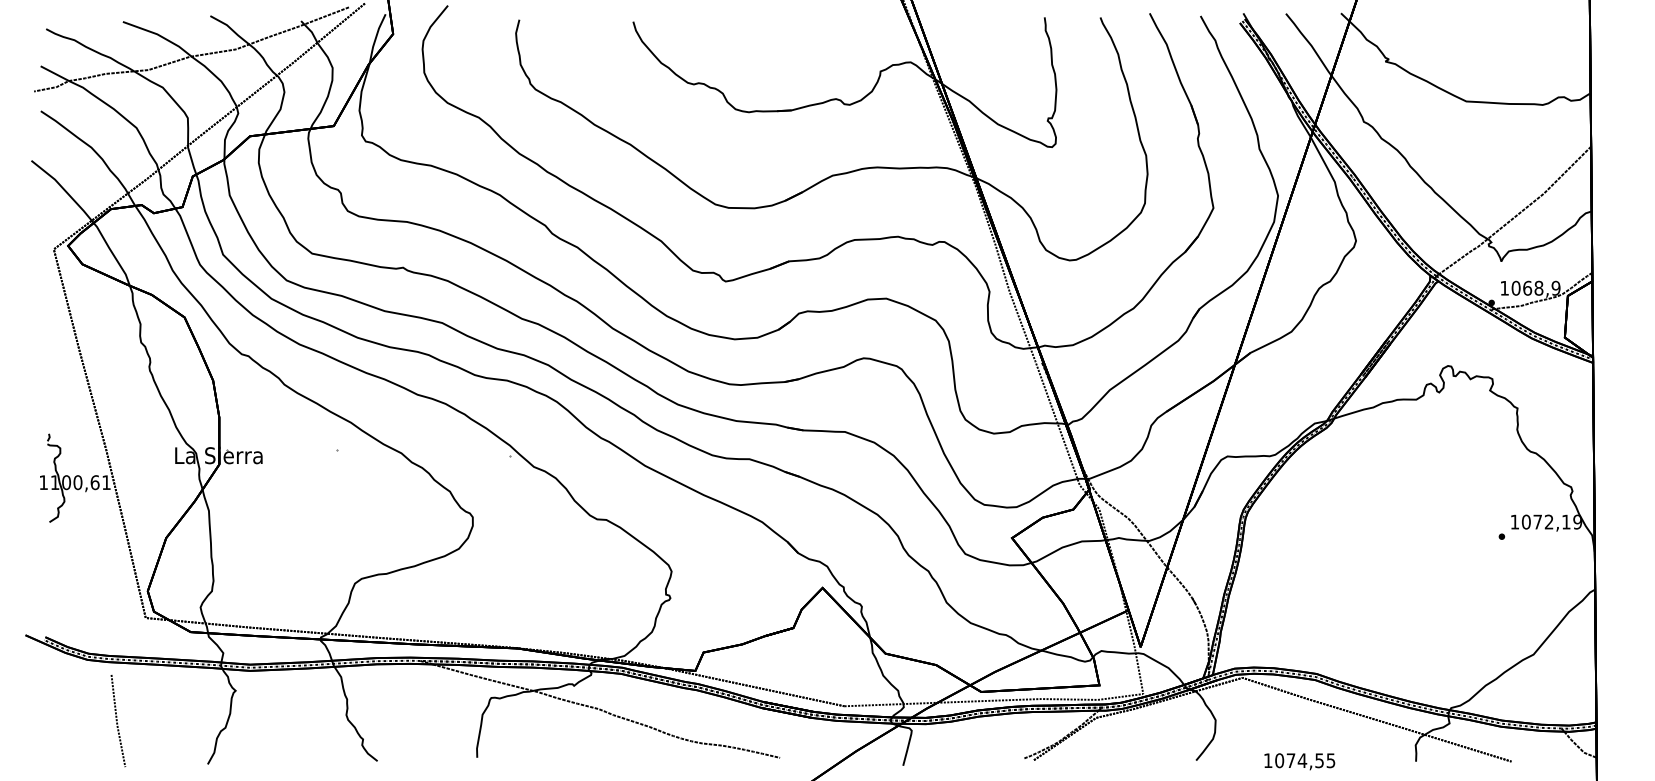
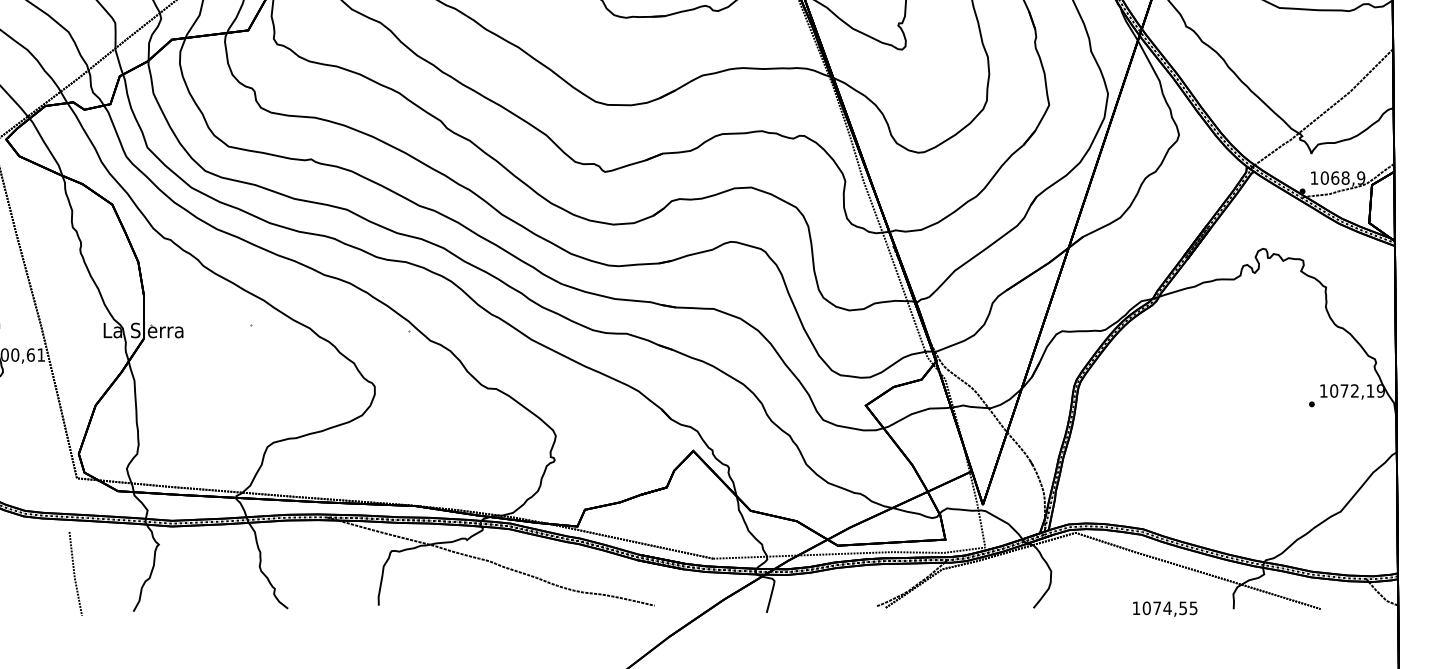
line: (117, 720) -> (74, 573), moved
text: (1299, 761) -> (1164, 609), moved

